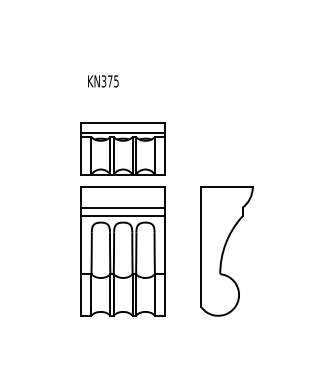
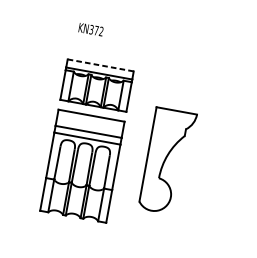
text: (116, 81) -> (101, 31), KN375 -> KN372
line: (123, 123) -> (100, 65), solid -> dashed
part: (226, 251) -> (167, 161), moved

